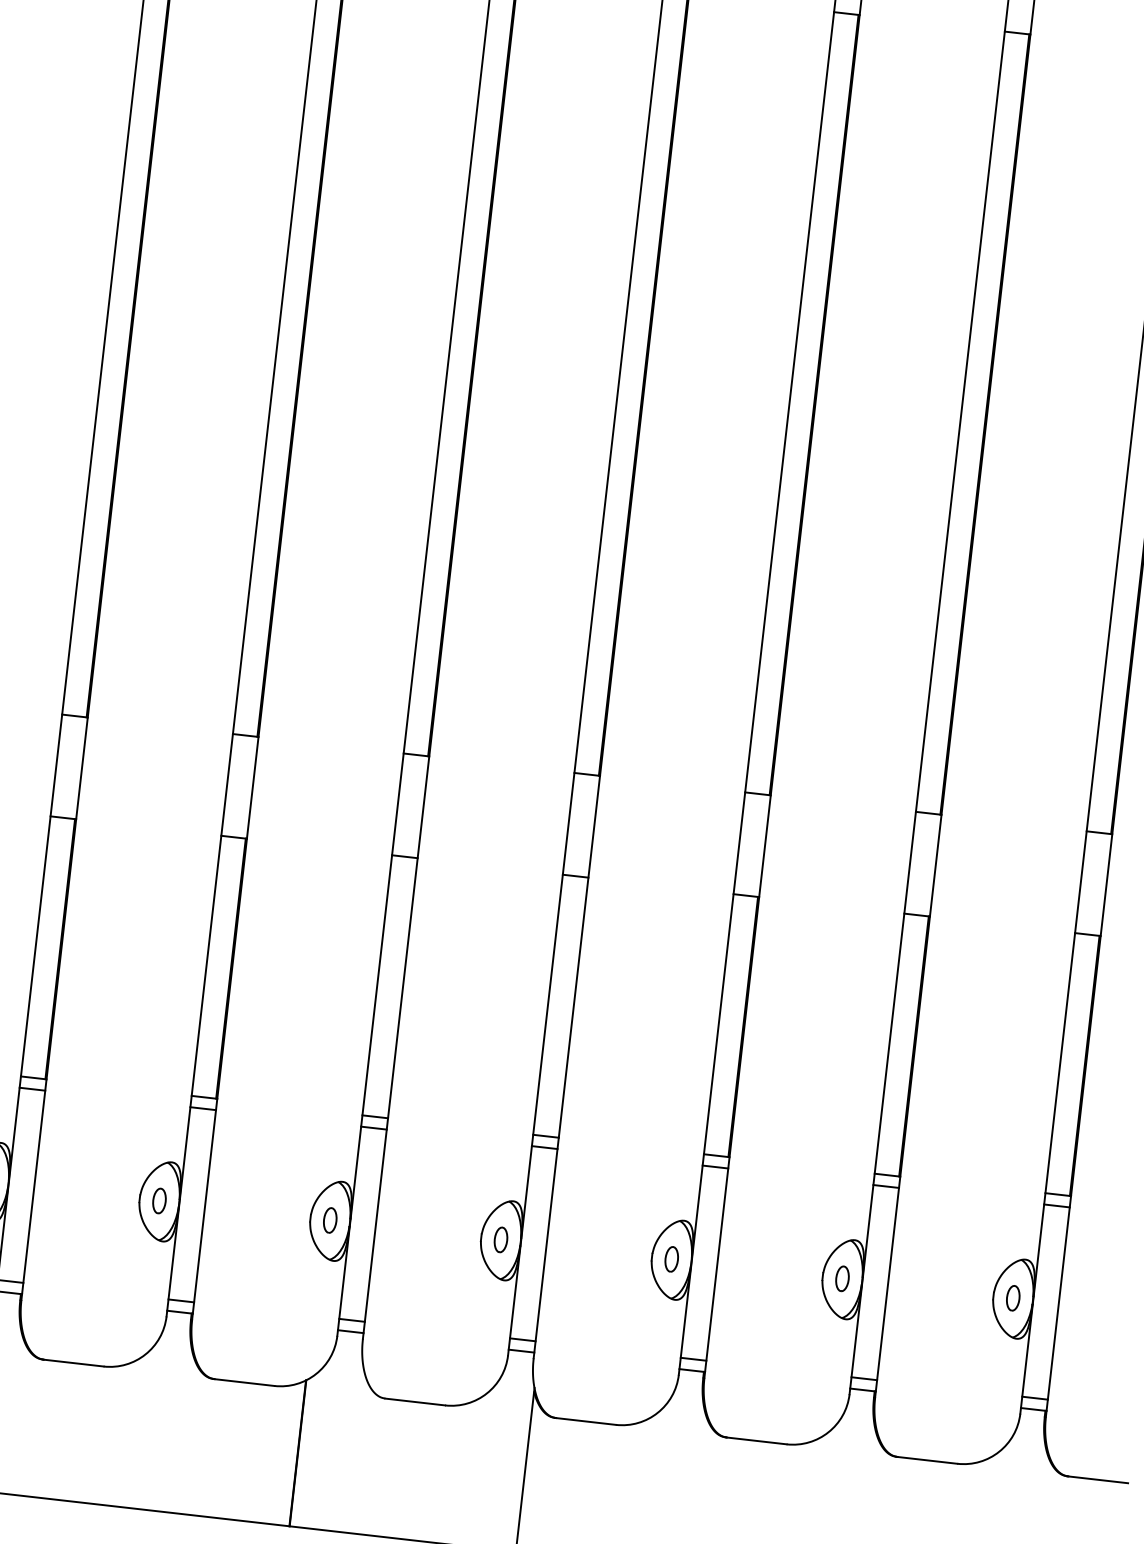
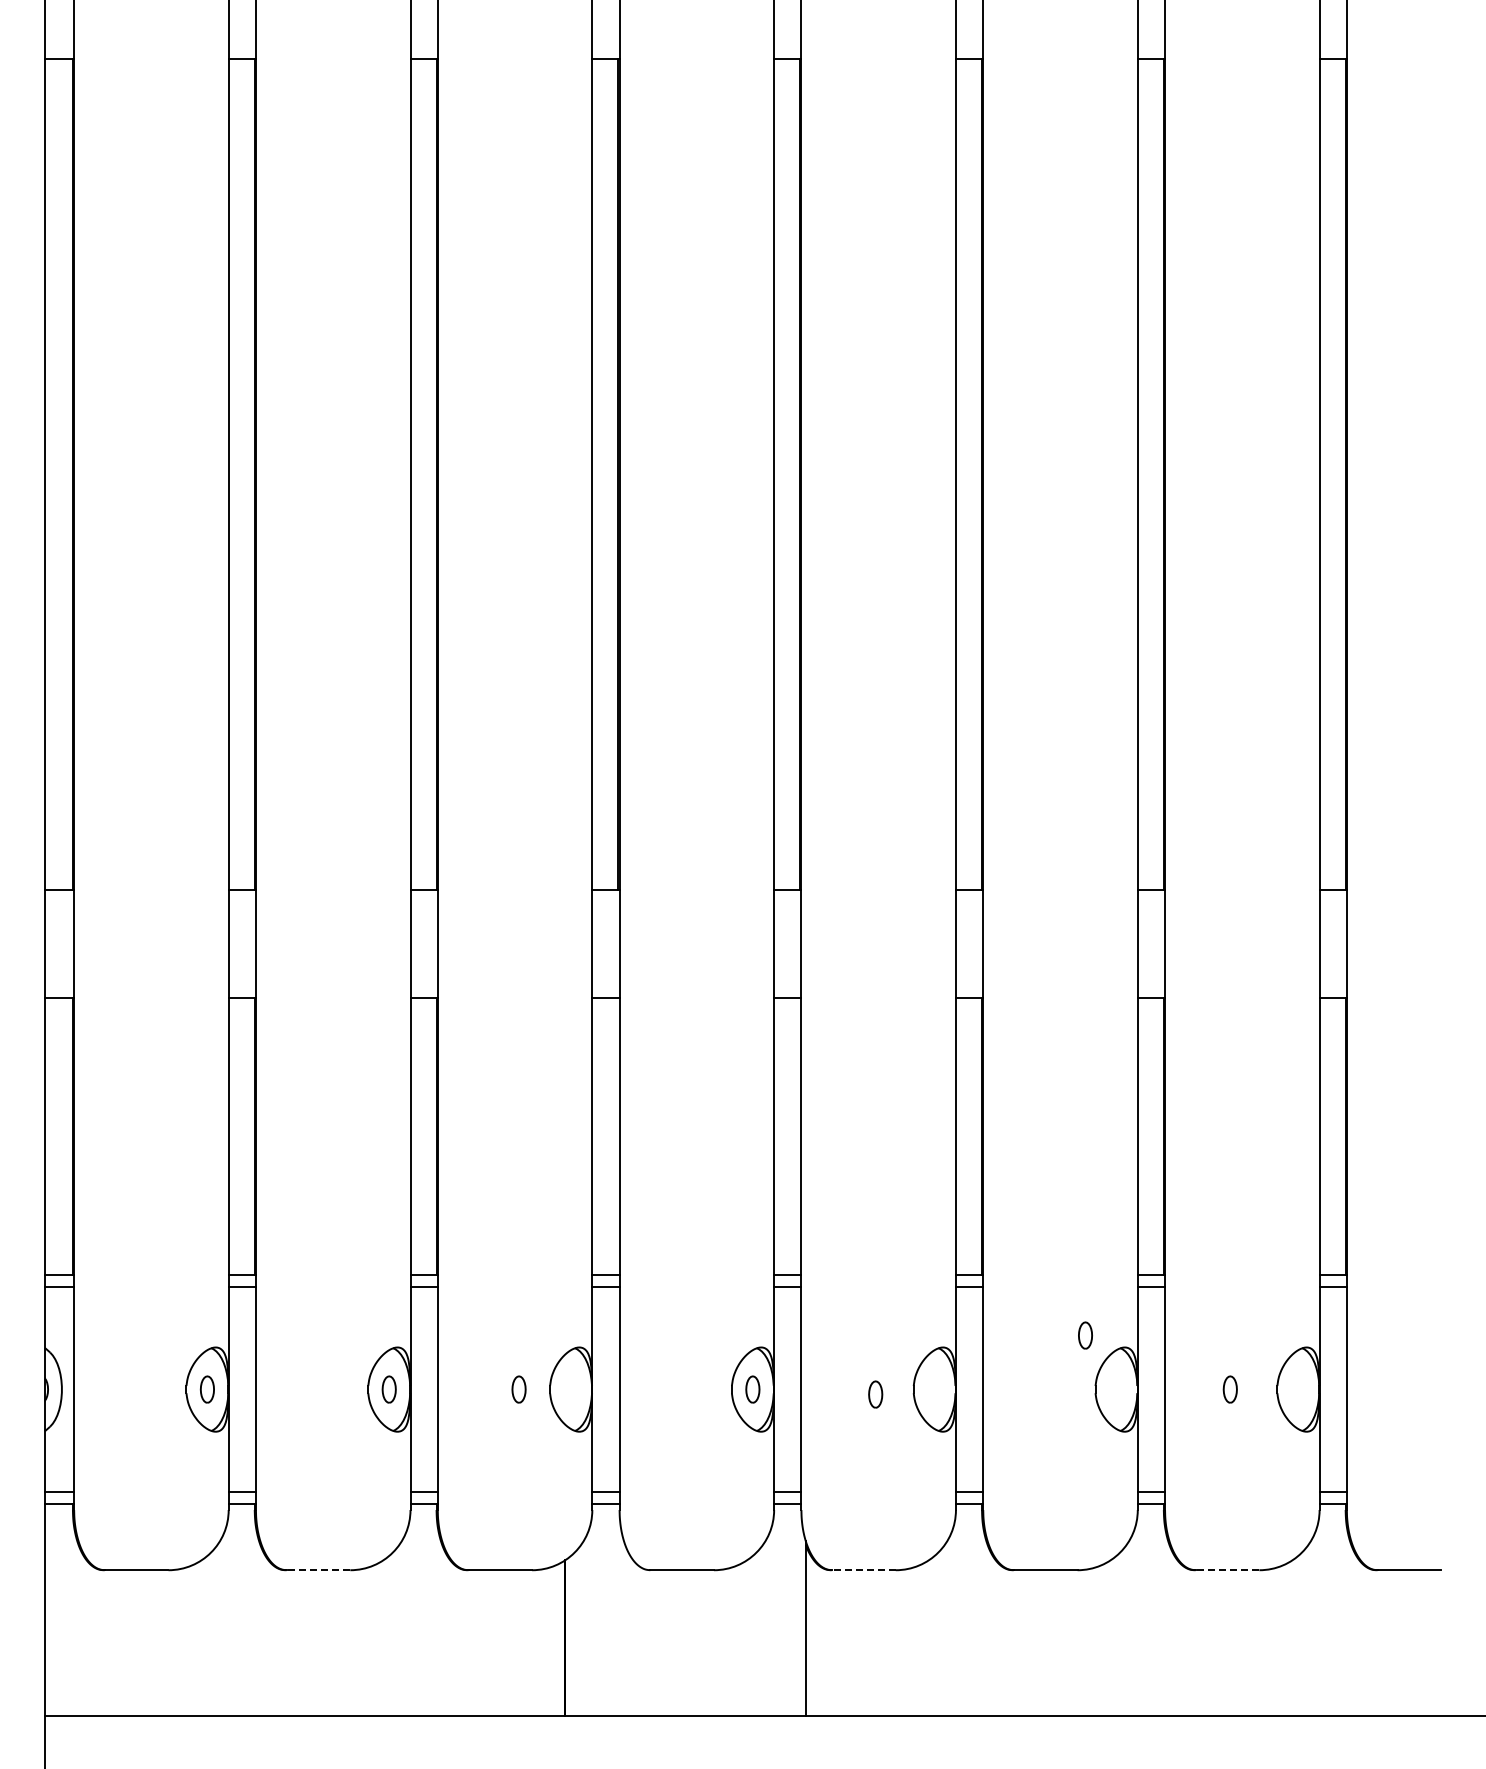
part: (329, 1220) -> (518, 1389), moved
part: (671, 1259) -> (875, 1394), moved
part: (842, 1278) -> (1085, 1335), moved
part: (1012, 1298) -> (1229, 1389), moved
line: (73, 1363) -> (318, 1570), solid -> dashed
line: (585, 1421) -> (863, 1570), solid -> dashed
line: (927, 1460) -> (1227, 1570), solid -> dashed

